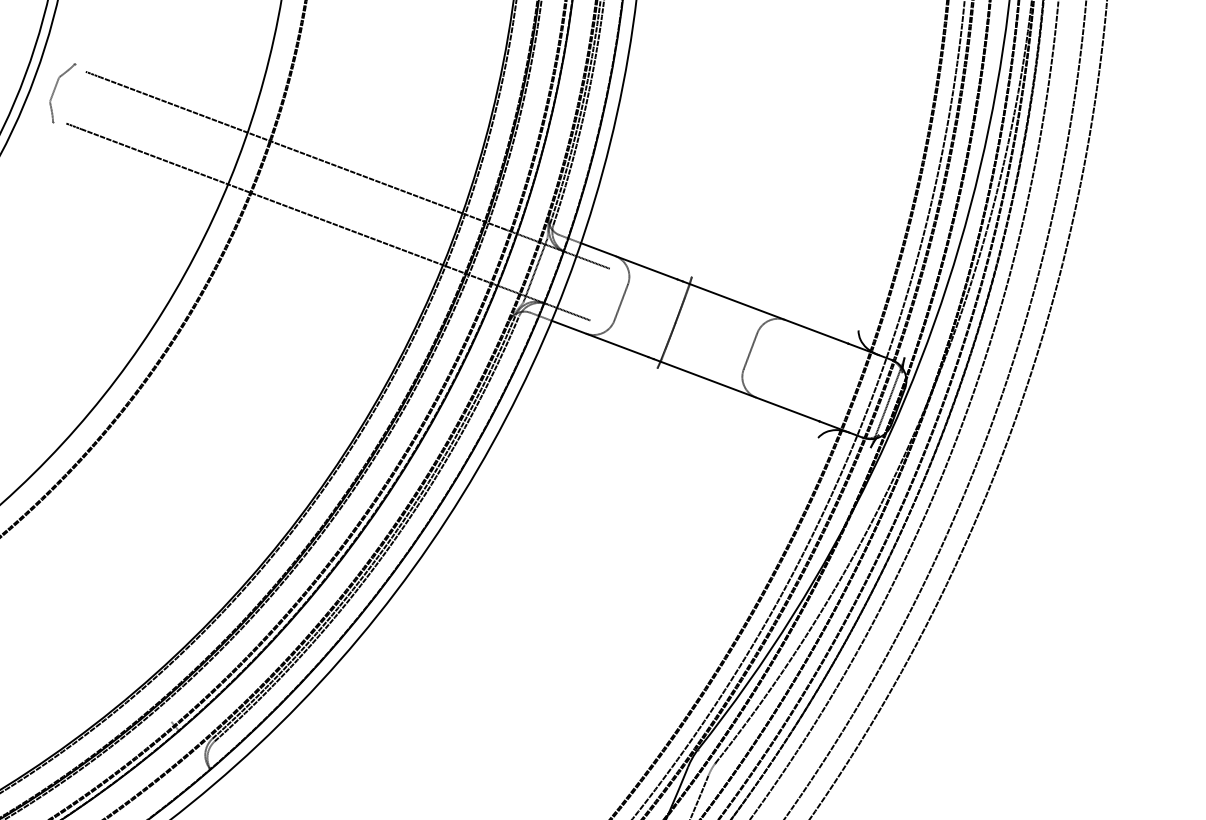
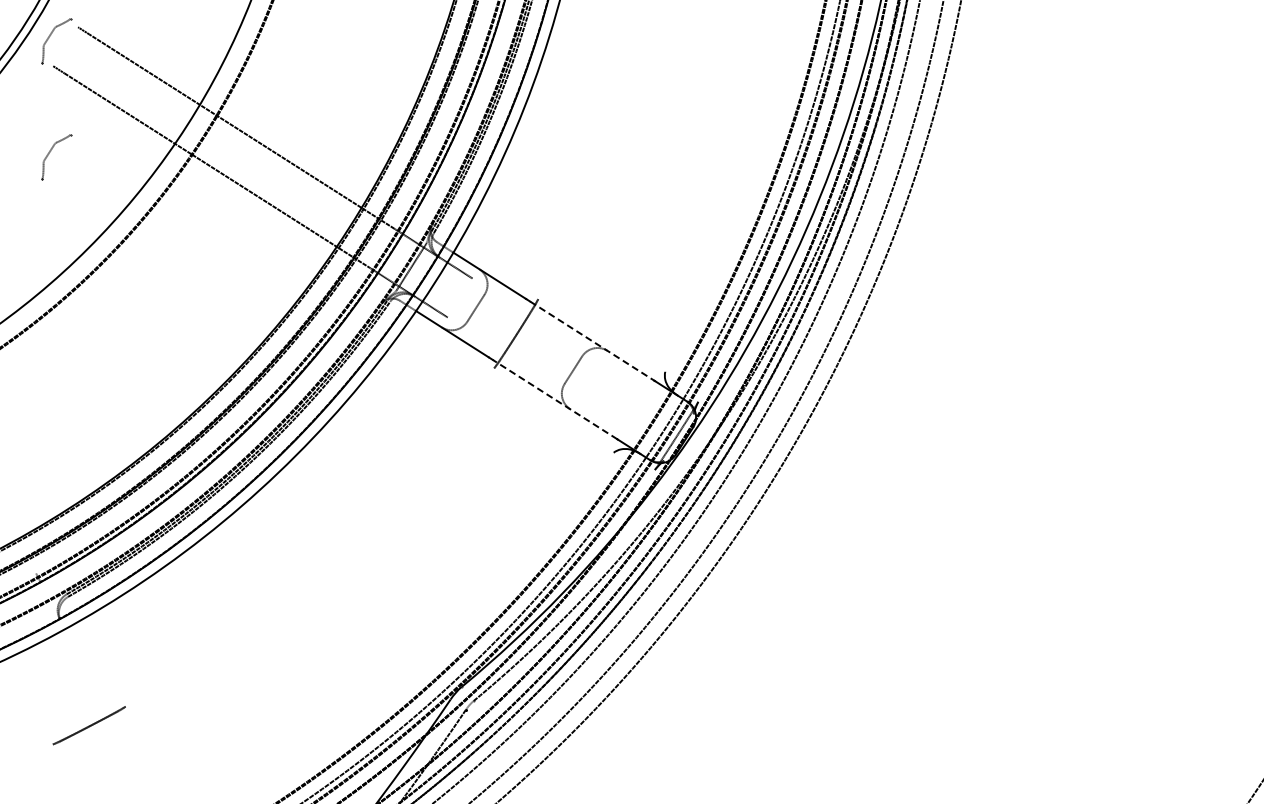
part: (83, 227) -> (49, 154), added
line: (765, 312) -> (592, 341), solid -> dashed
line: (736, 389) -> (555, 399), solid -> dashed

